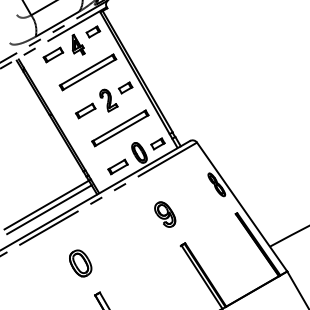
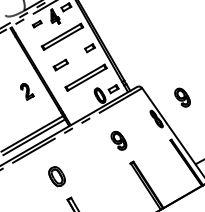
part: (53, 54) -> (37, 23), size x0.6
part: (108, 100) -> (27, 91), moved
part: (252, 155) -> (182, 97), added
part: (117, 166) -> (84, 105), removed

